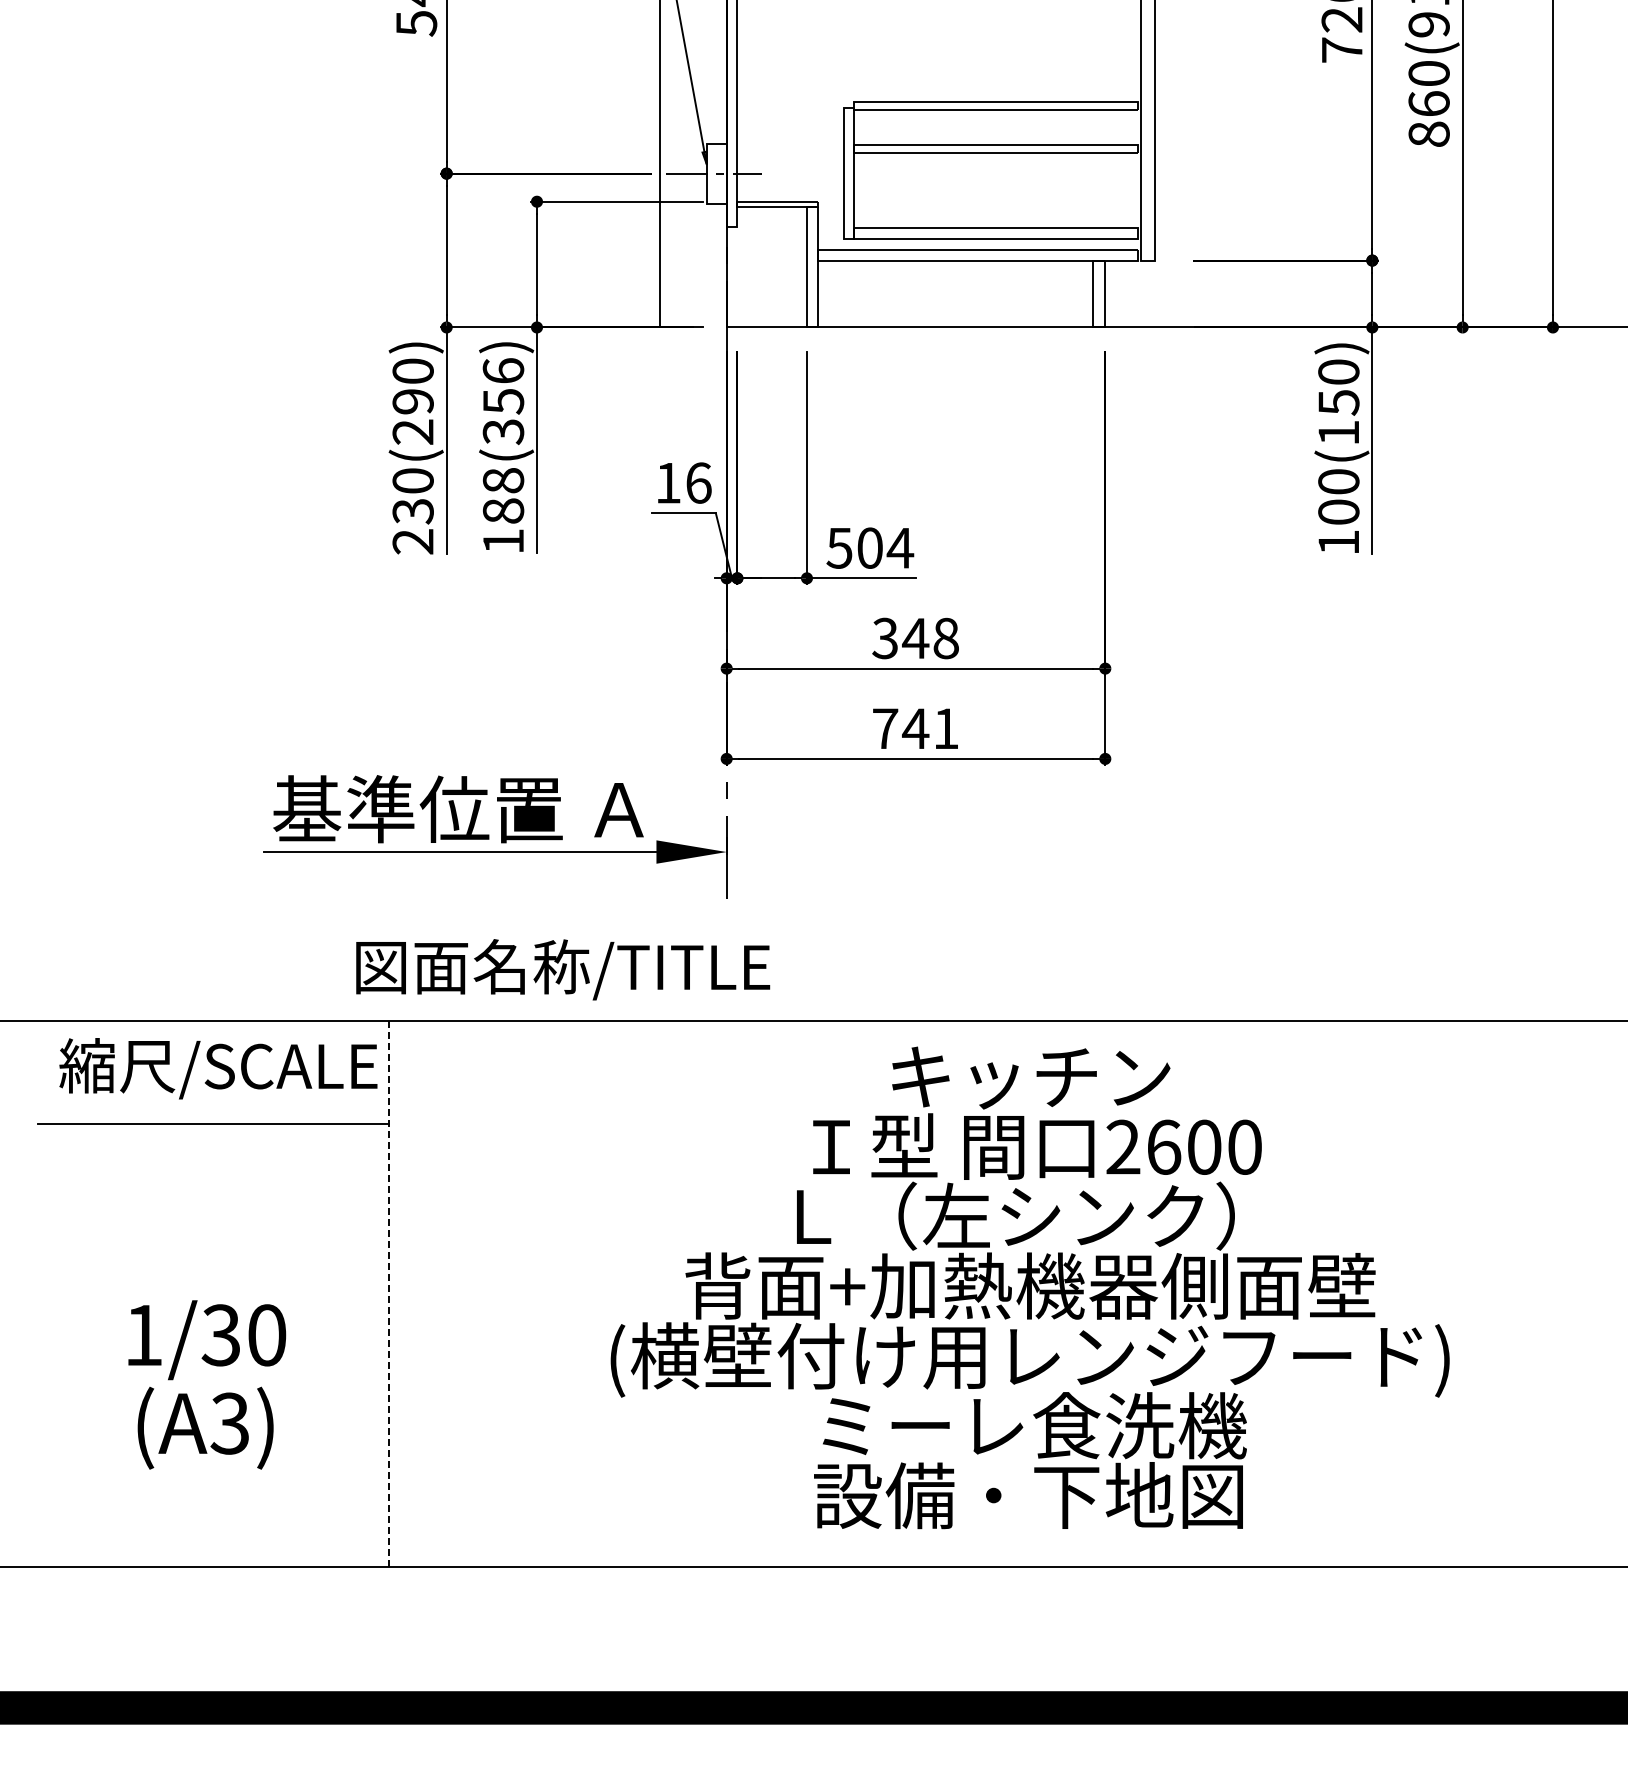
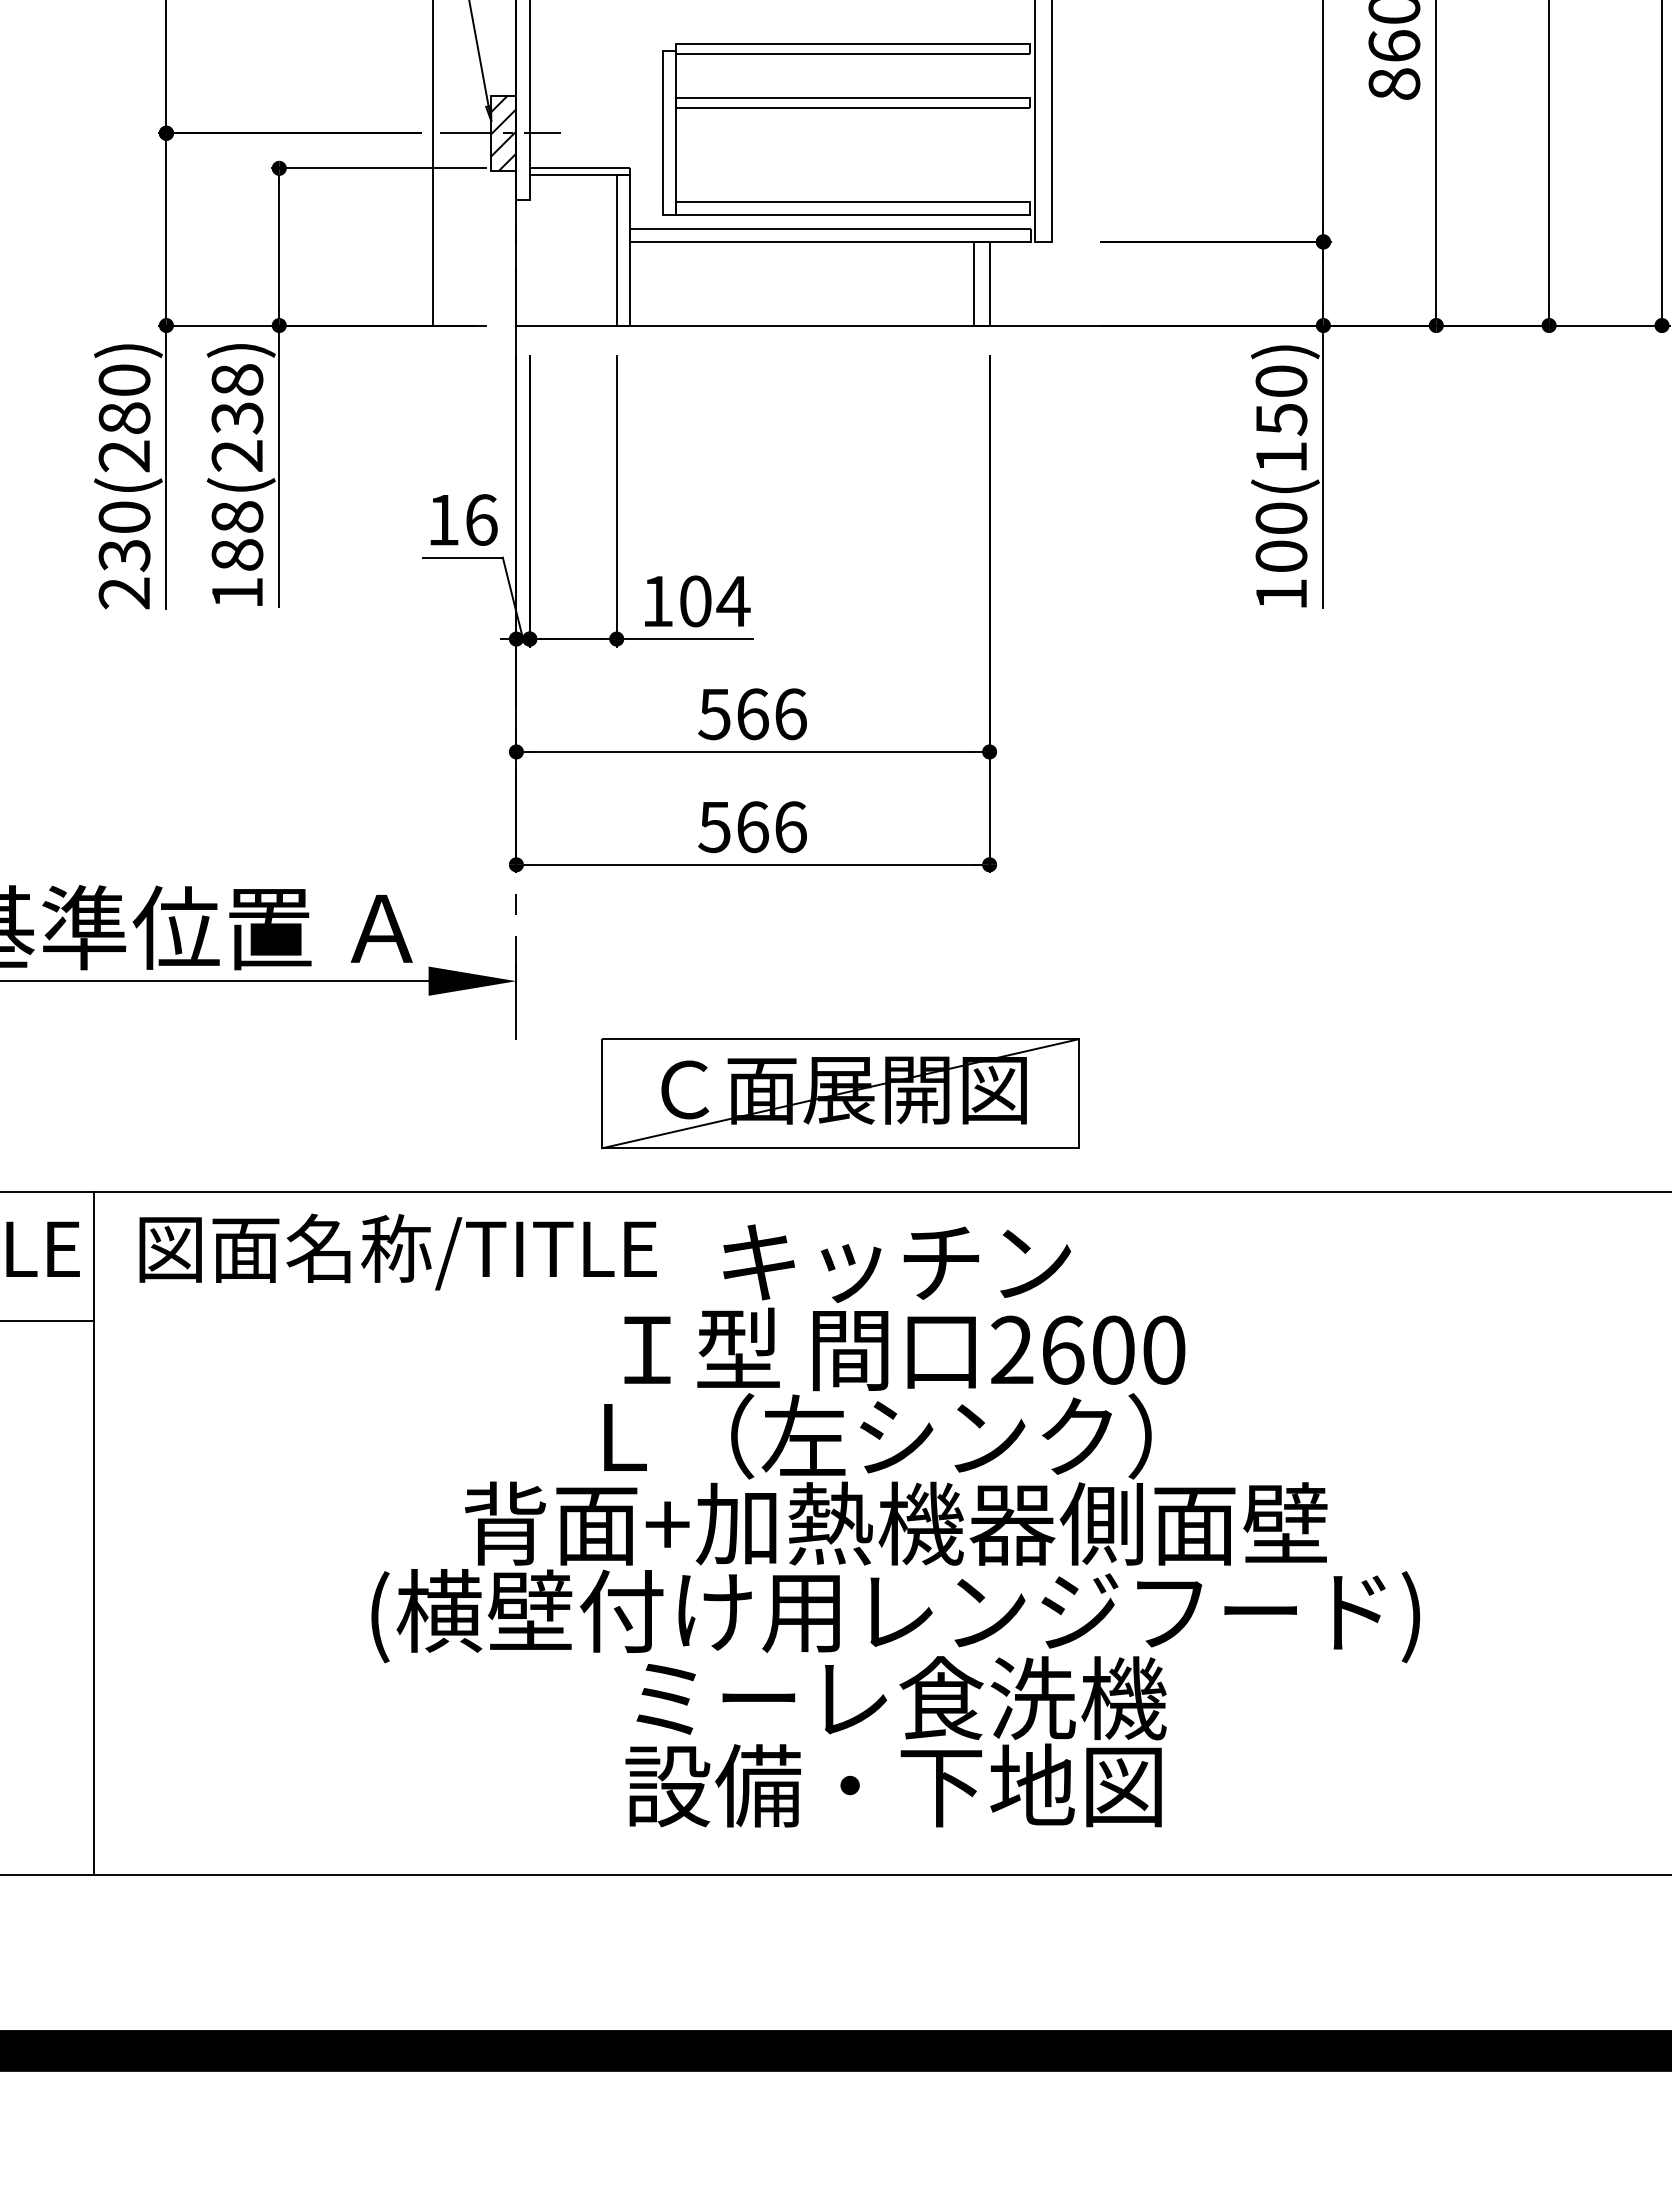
hatch: (716, 173) -> (503, 133), added
text: (412, 401) -> (123, 418), 230(290) -> 230(280)
text: (503, 401) -> (237, 418), 188(356) -> 188(238)
text: (839, 548) -> (657, 601), 504 -> 104
text: (915, 638) -> (752, 714), 348 -> 566
text: (915, 728) -> (752, 826), 741 -> 566
part: (985, 941) -> (839, 1093), added
text: (563, 969) -> (398, 1251), moved
line: (388, 1294) -> (93, 1534), dashed -> solid

